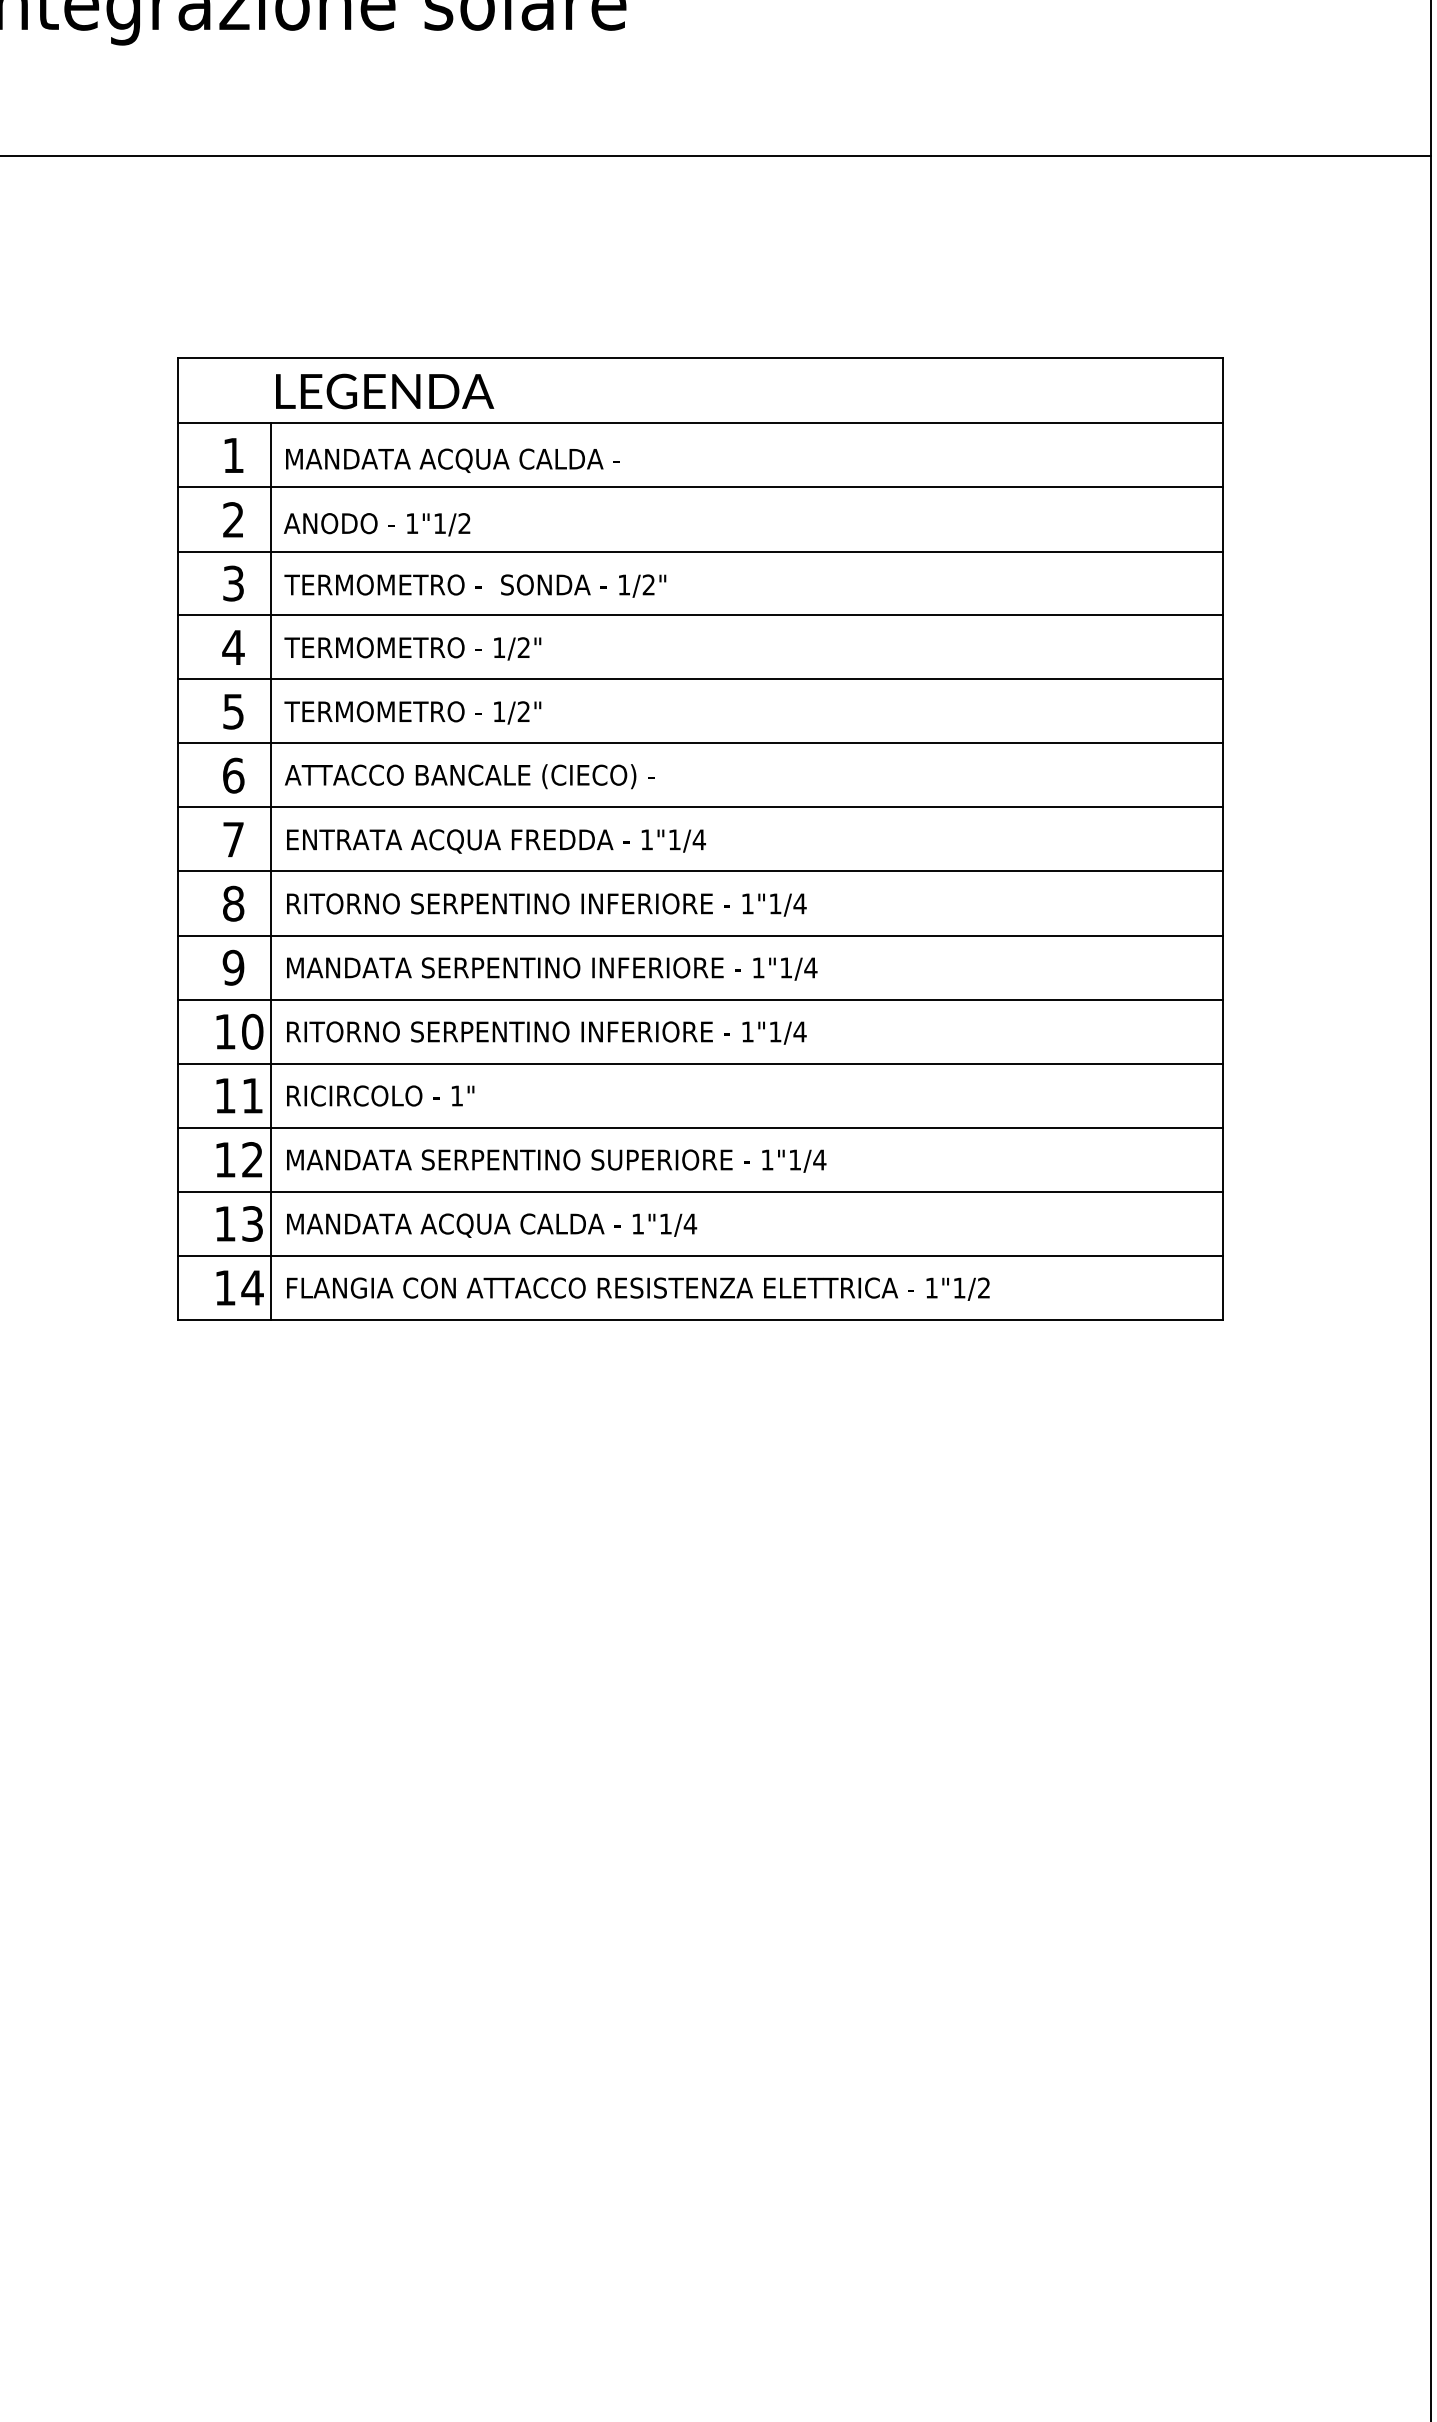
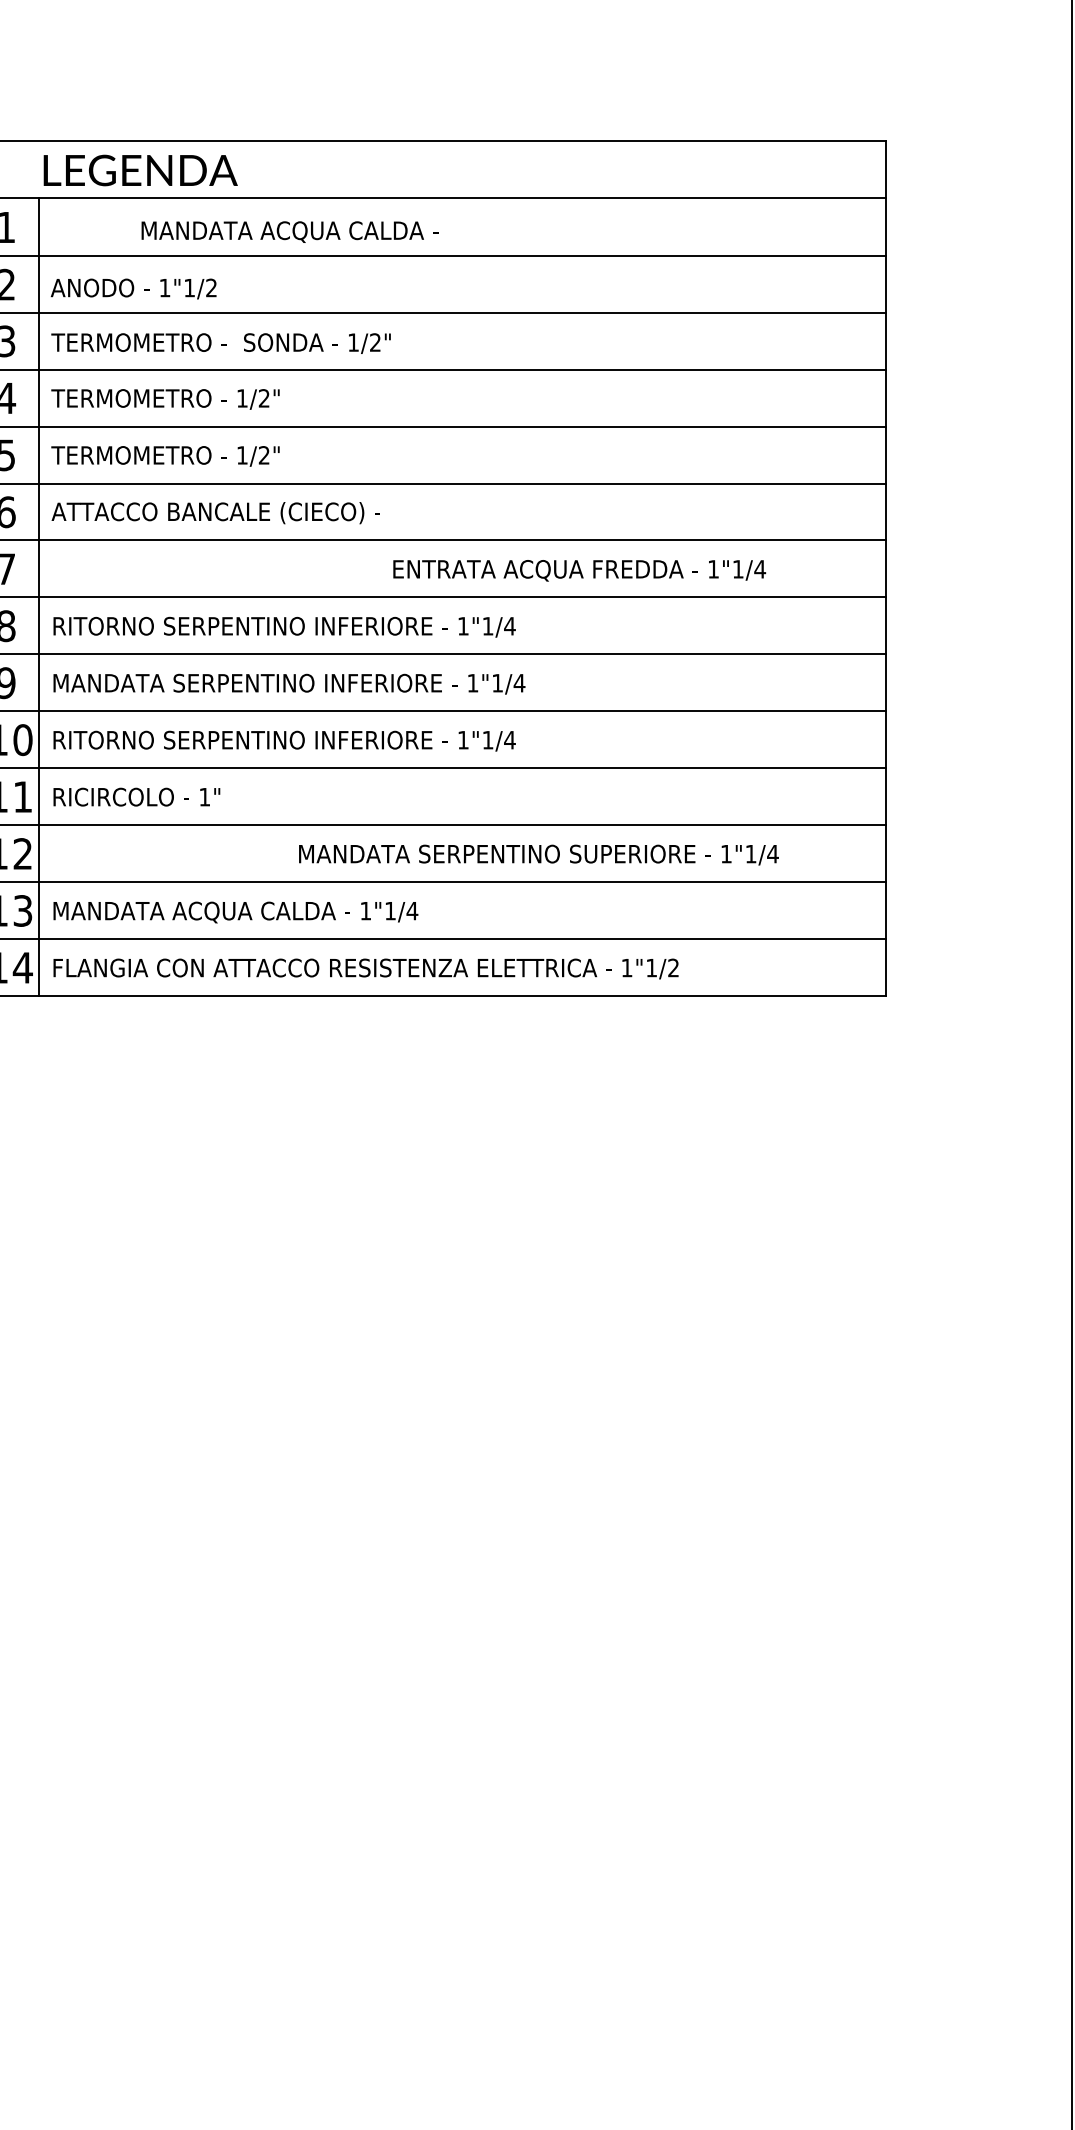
text: (452, 460) -> (289, 231), moved
text: (496, 841) -> (579, 570), moved
text: (556, 1160) -> (538, 854), moved

